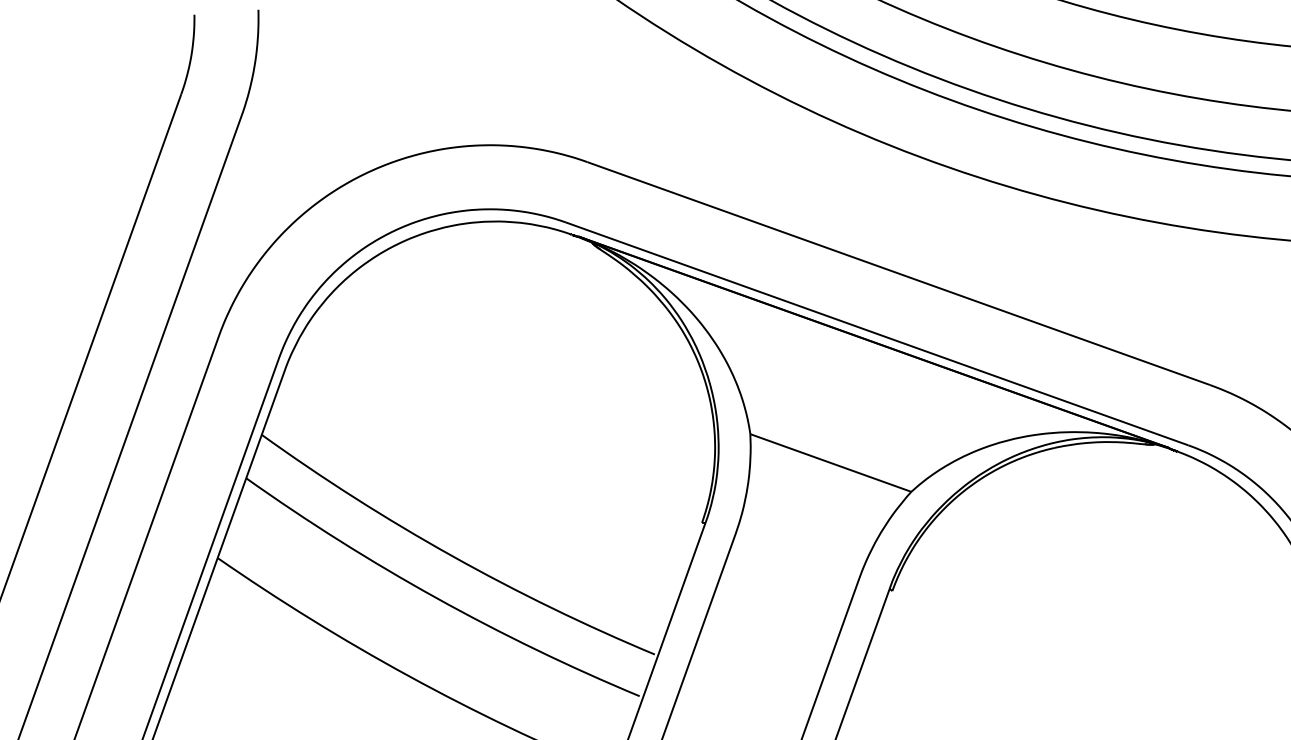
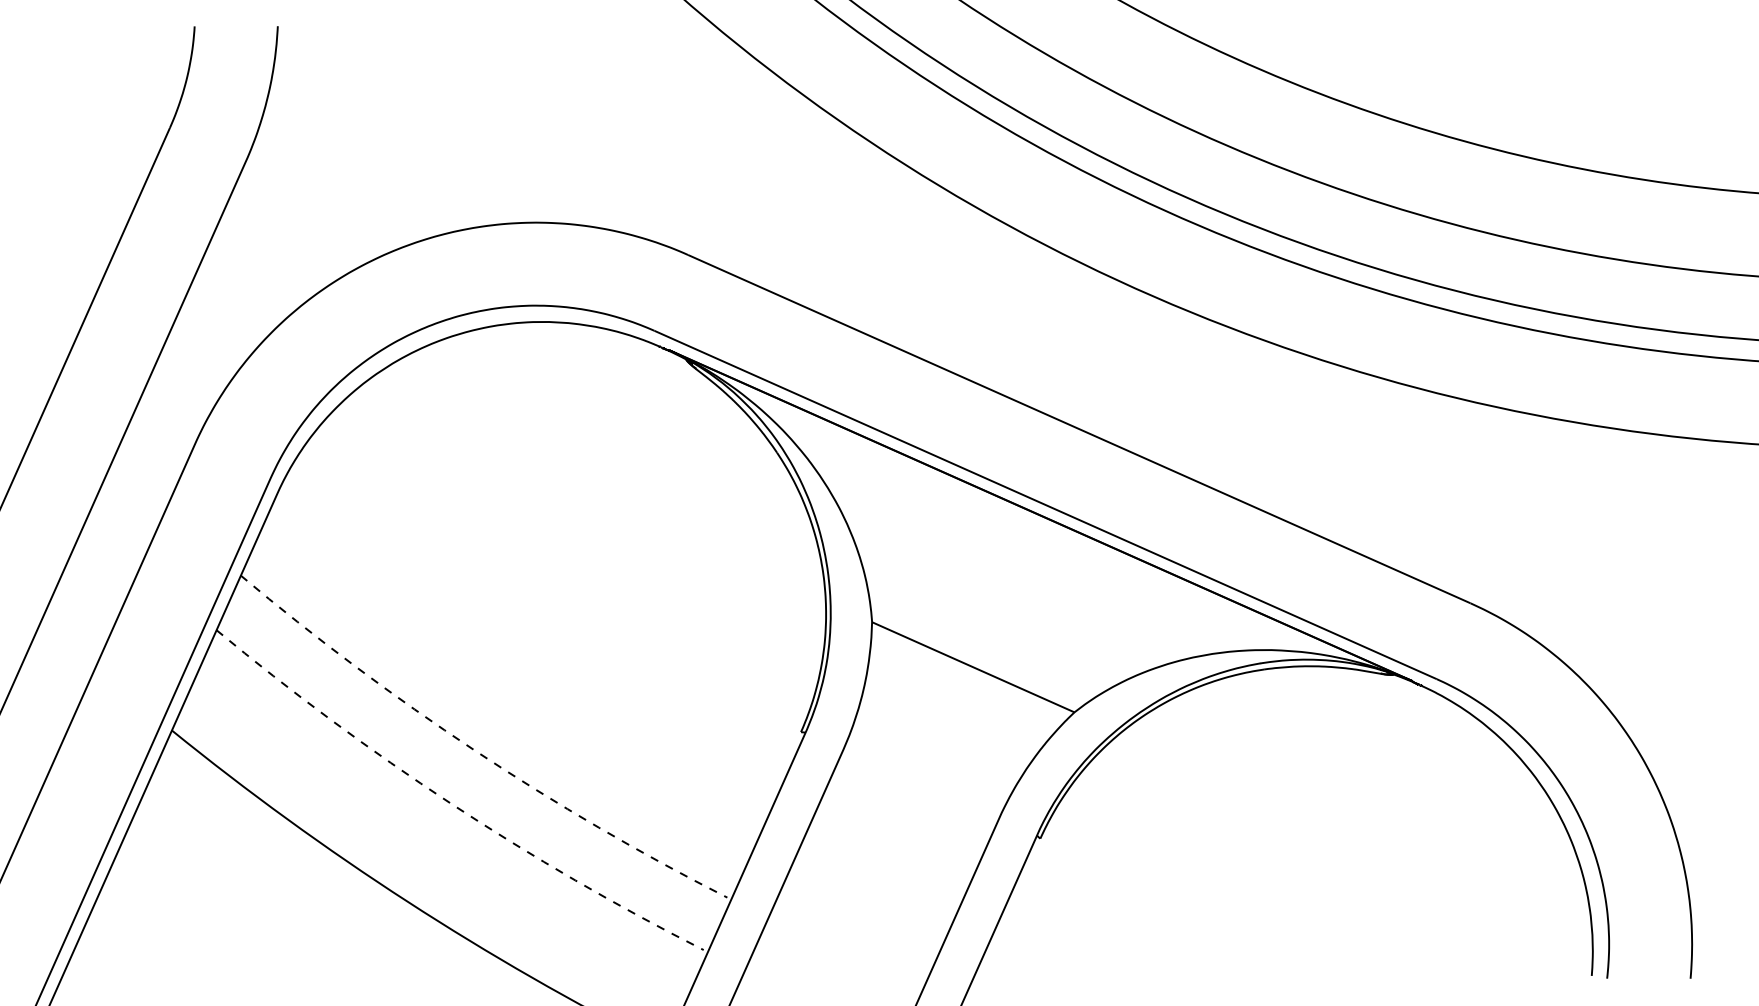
arc: (451, 555) -> (474, 750), solid -> dashed
arc: (437, 598) -> (451, 803), solid -> dashed

